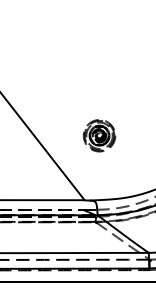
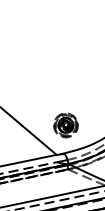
part: (99, 135) -> (65, 125), moved

